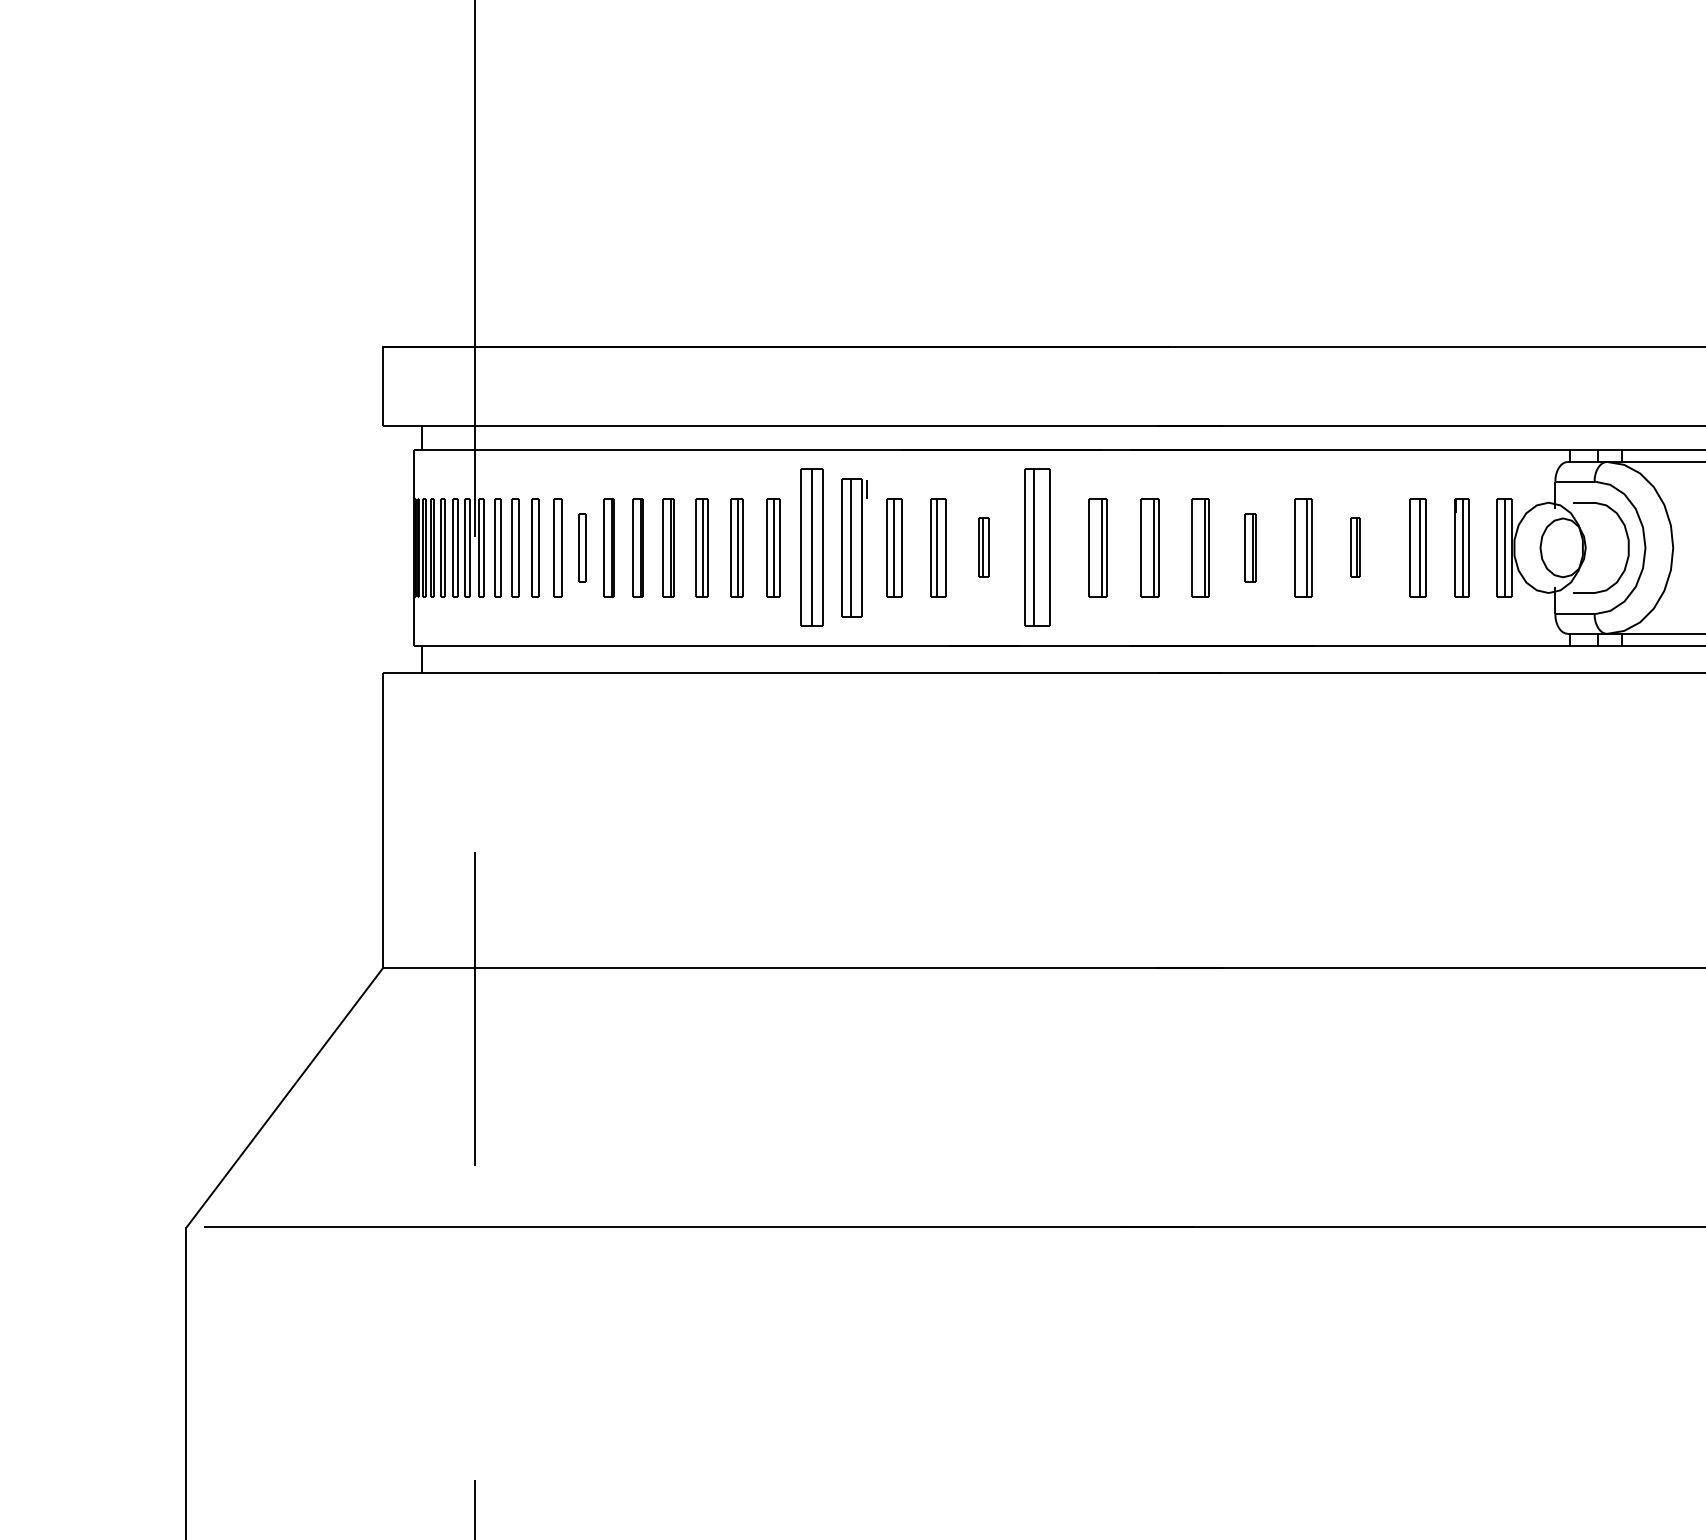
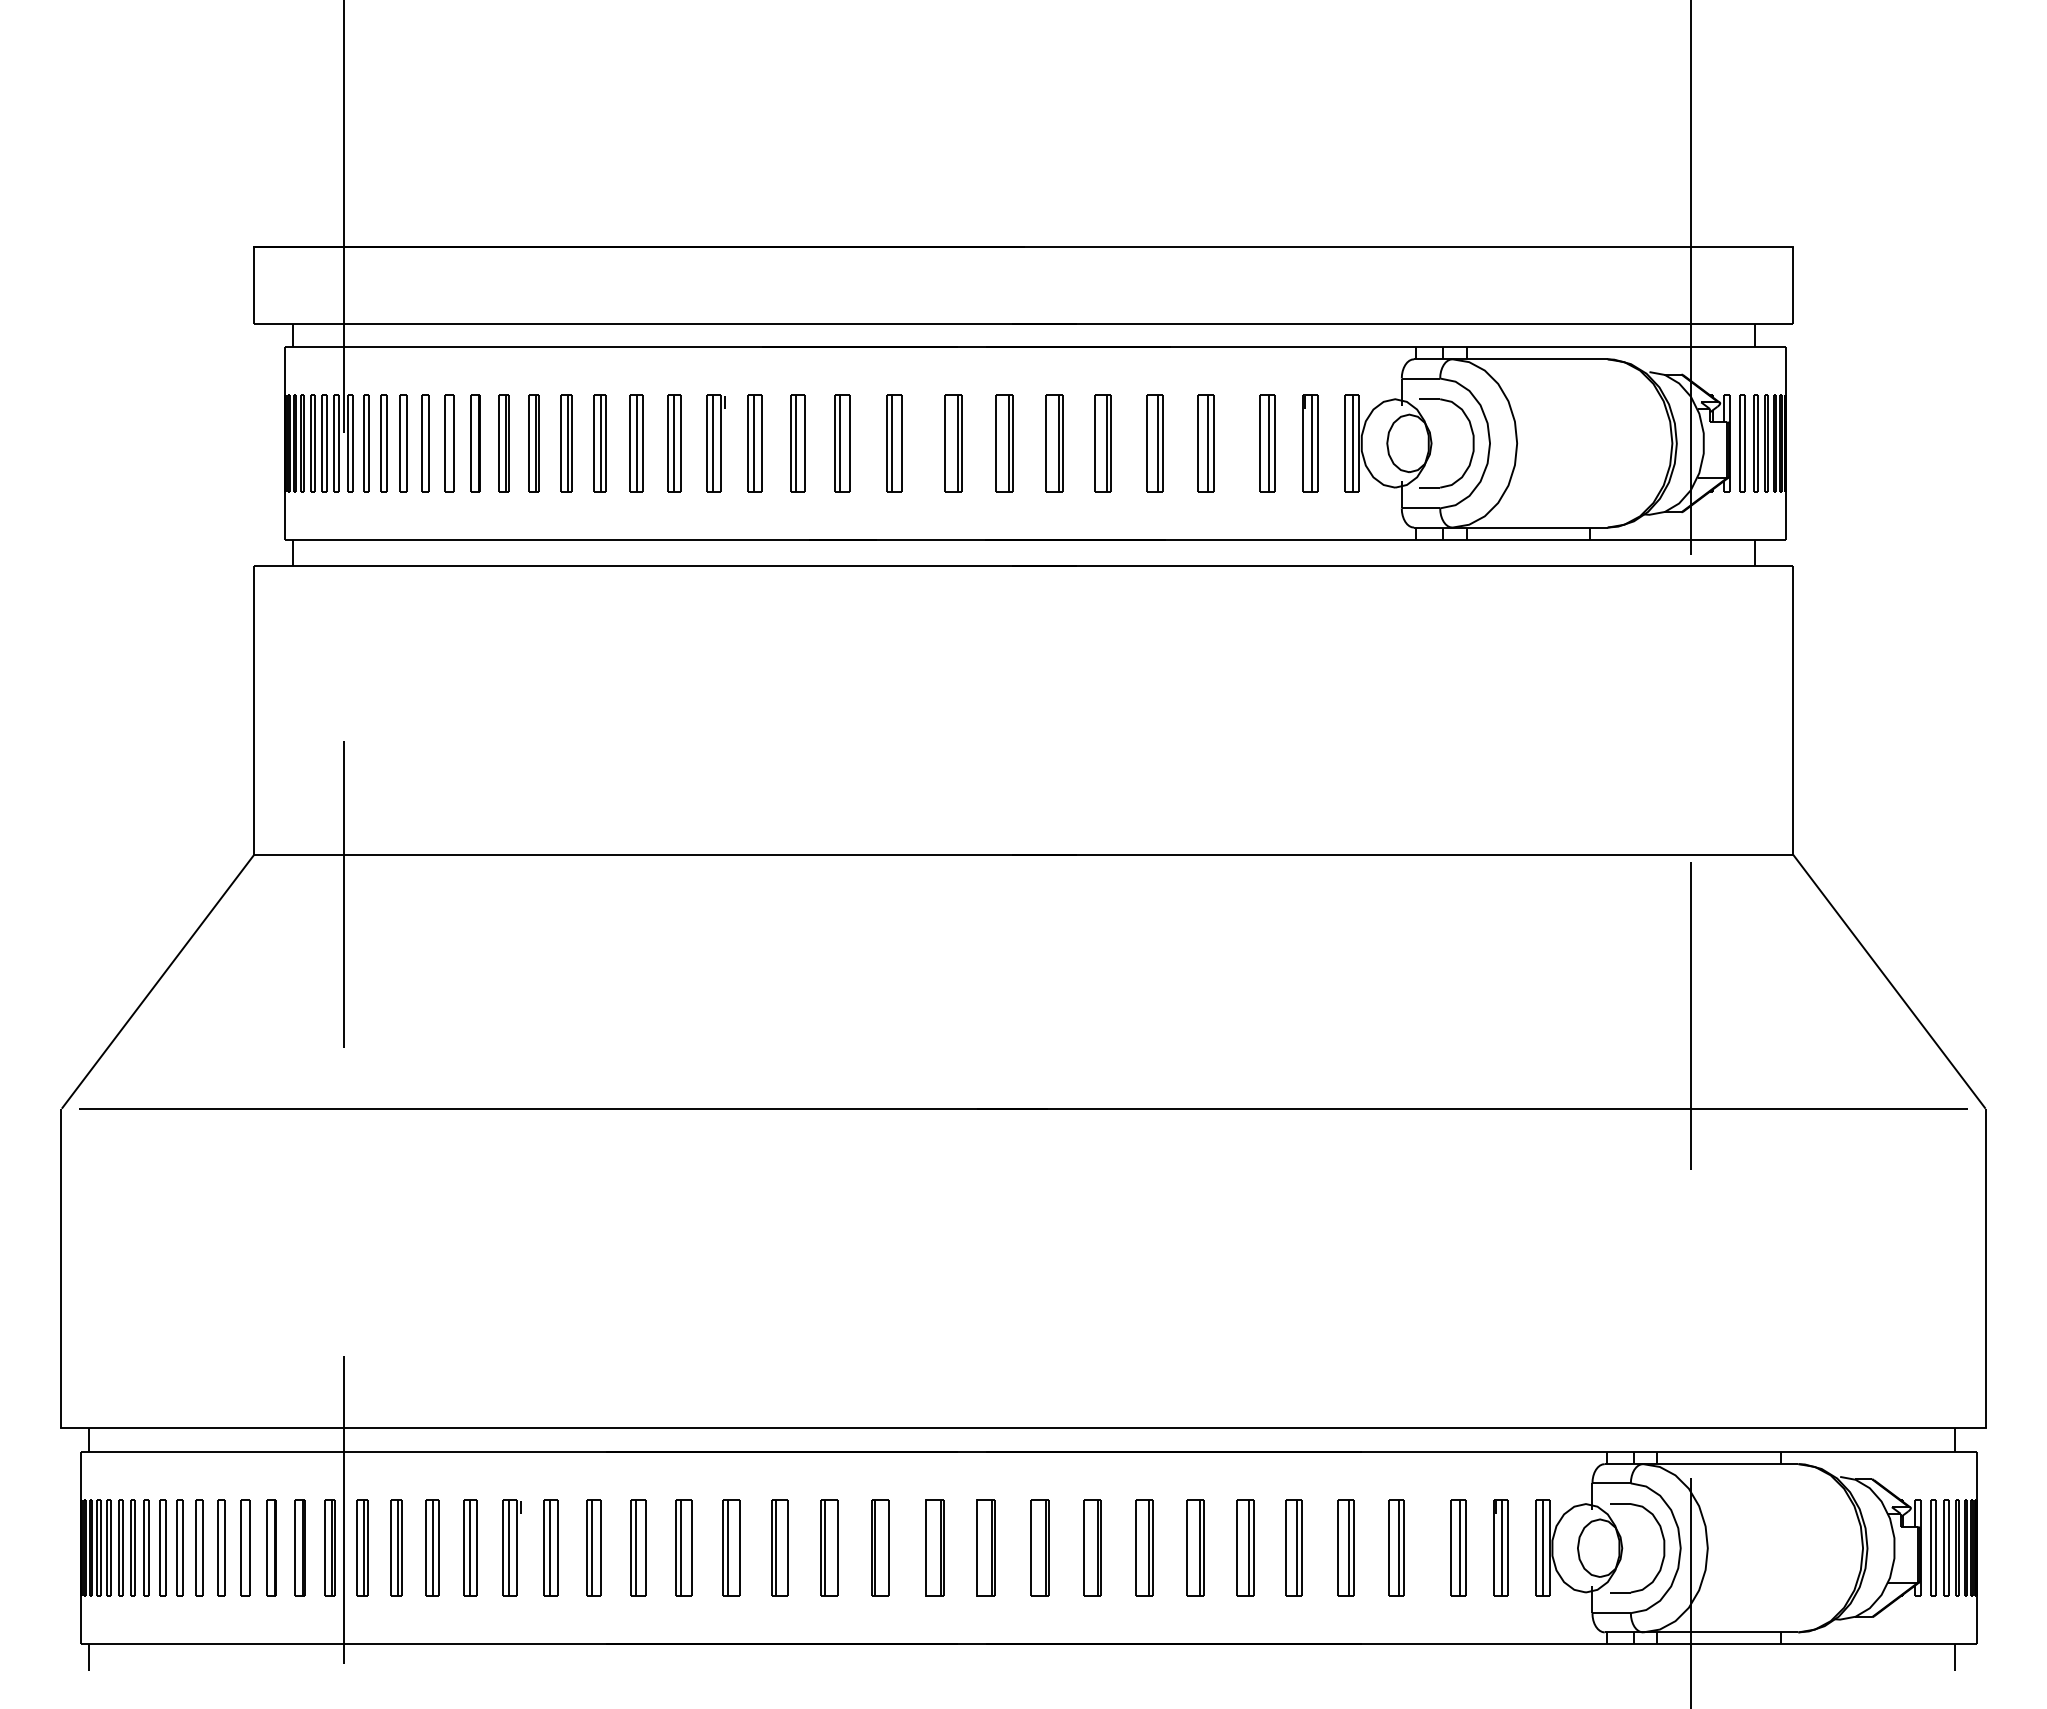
part: (582, 547) -> (449, 443), size x1.43
part: (812, 547) -> (674, 443), size x0.62
part: (854, 547) -> (715, 443), size x0.71
part: (984, 547) -> (842, 443), size x1.67
part: (1037, 547) -> (894, 443), size x0.62
part: (1249, 547) -> (1102, 443), size x1.43
part: (1354, 547) -> (1205, 443), size x1.67

